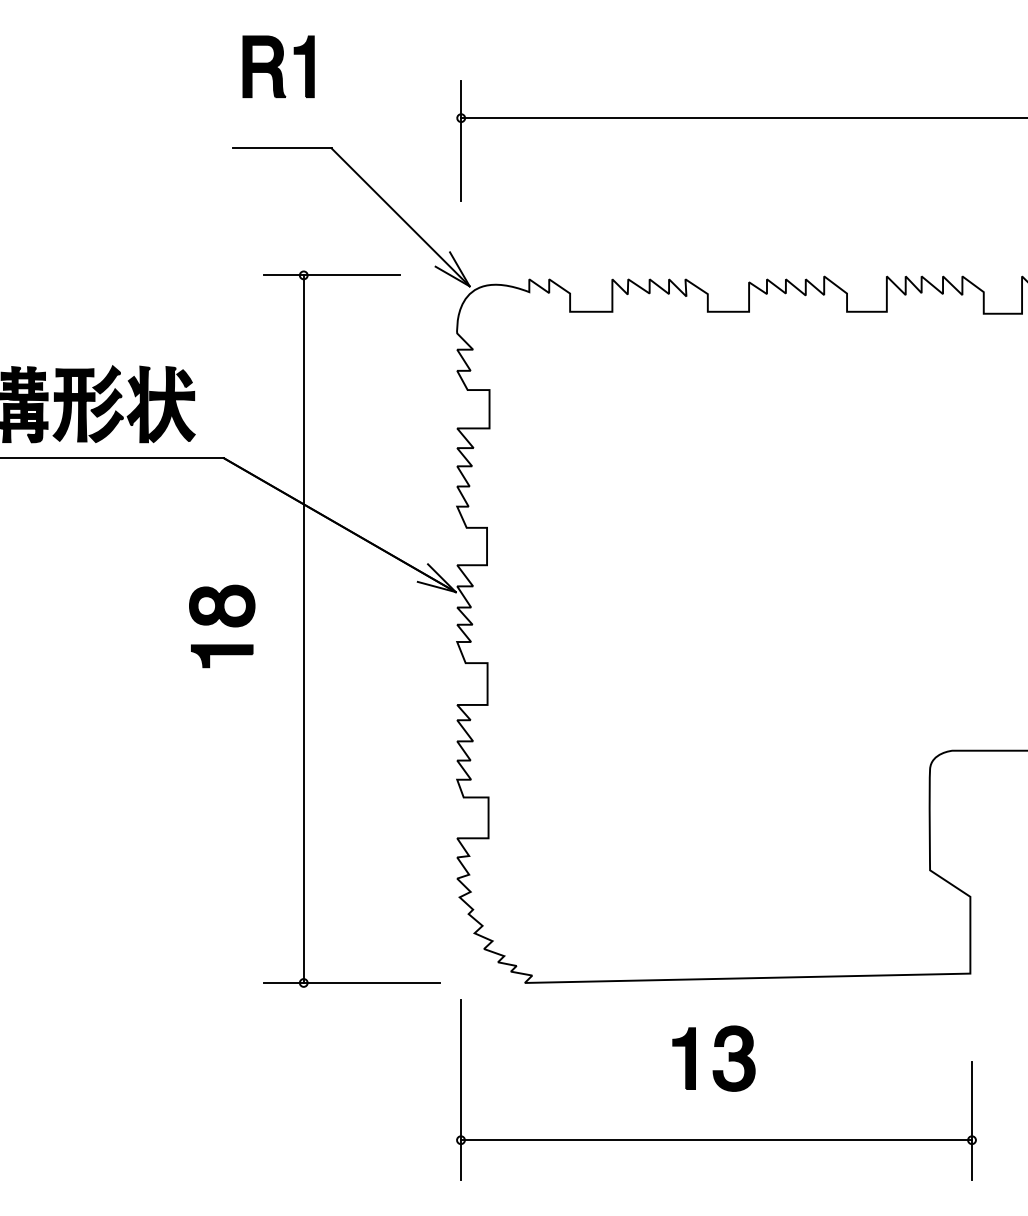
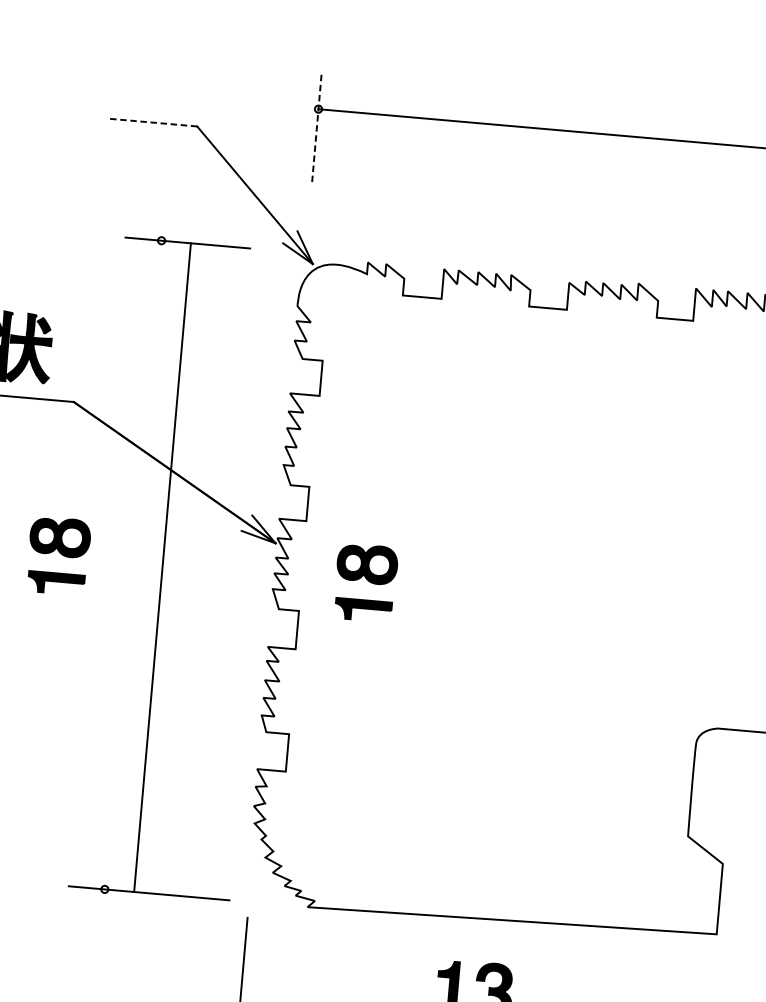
part: (278, 66) -> (155, 47), removed
line: (461, 141) -> (316, 130), solid -> dashed
line: (281, 148) -> (151, 122), solid -> dashed
part: (557, 626) -> (366, 582), added
line: (303, 628) -> (162, 567), moved

